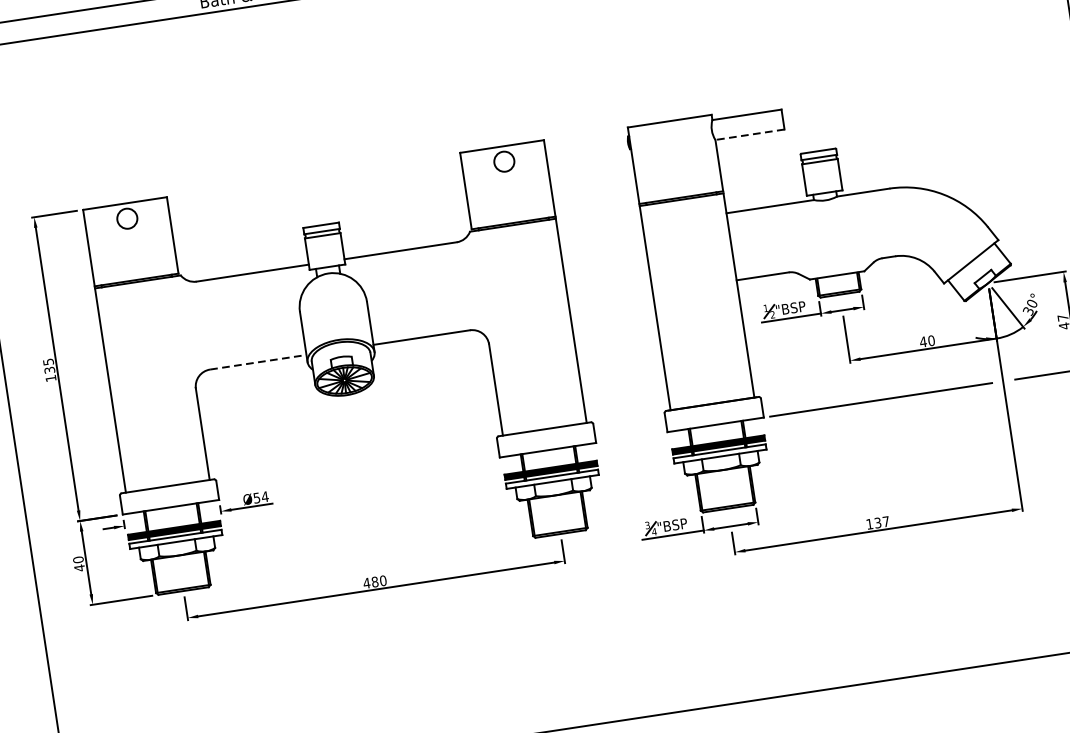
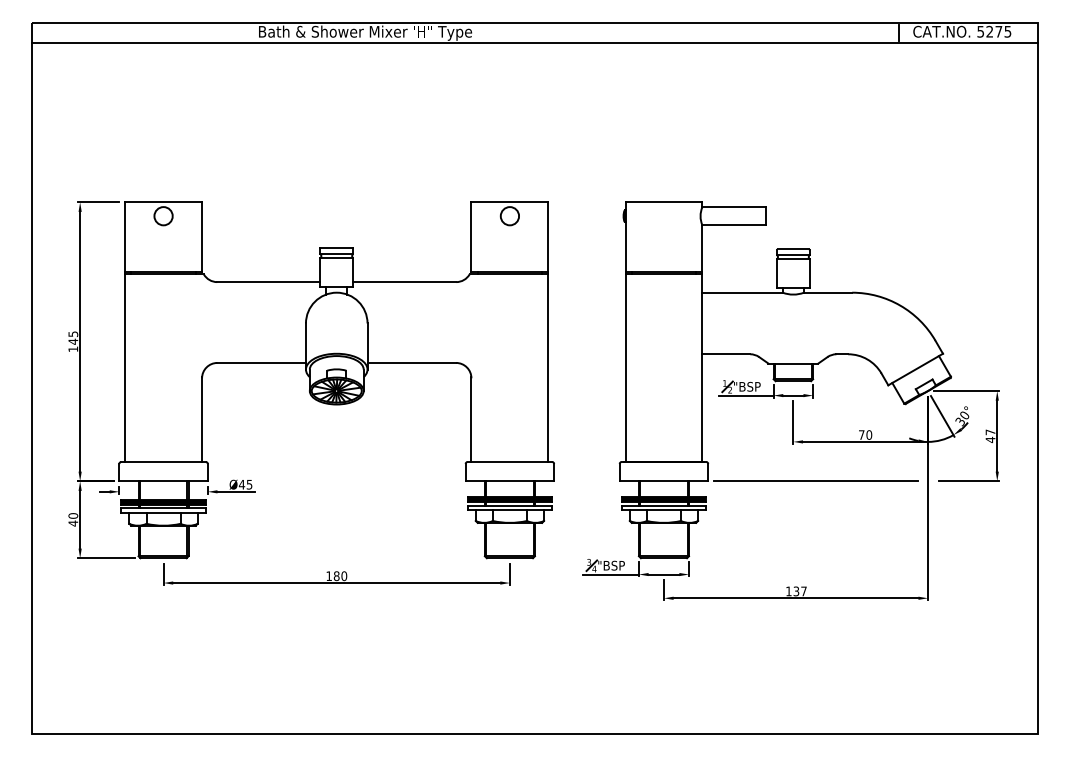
line: (750, 134) -> (734, 225), dashed -> solid
text: (922, 341) -> (861, 434), 40 -> 70
line: (259, 361) -> (262, 362), dashed -> solid
text: (49, 369) -> (73, 341), 135 -> 145
text: (260, 497) -> (245, 484), Ø54 -> Ø45
text: (367, 582) -> (329, 575), 480 -> 180

